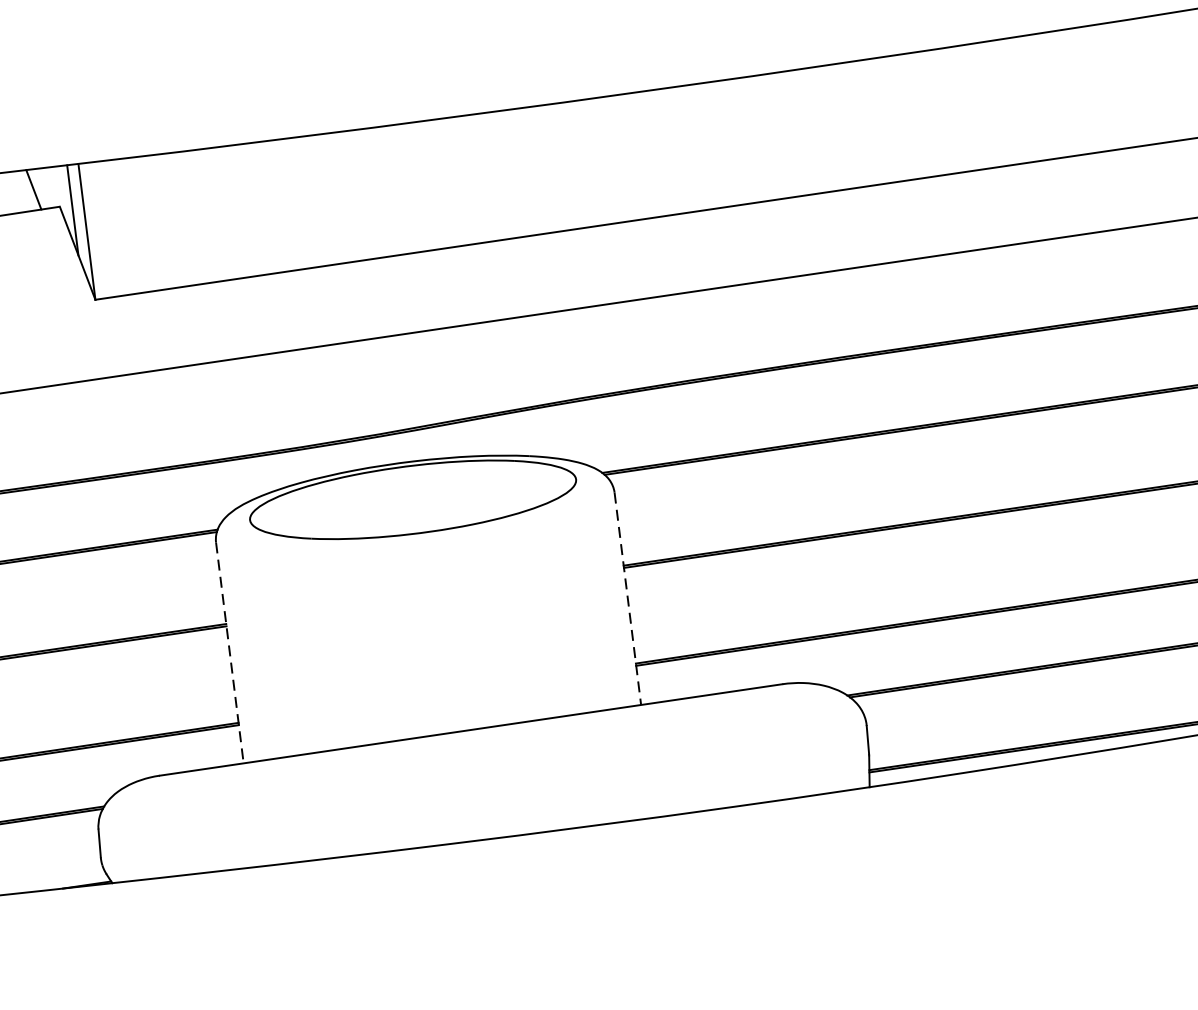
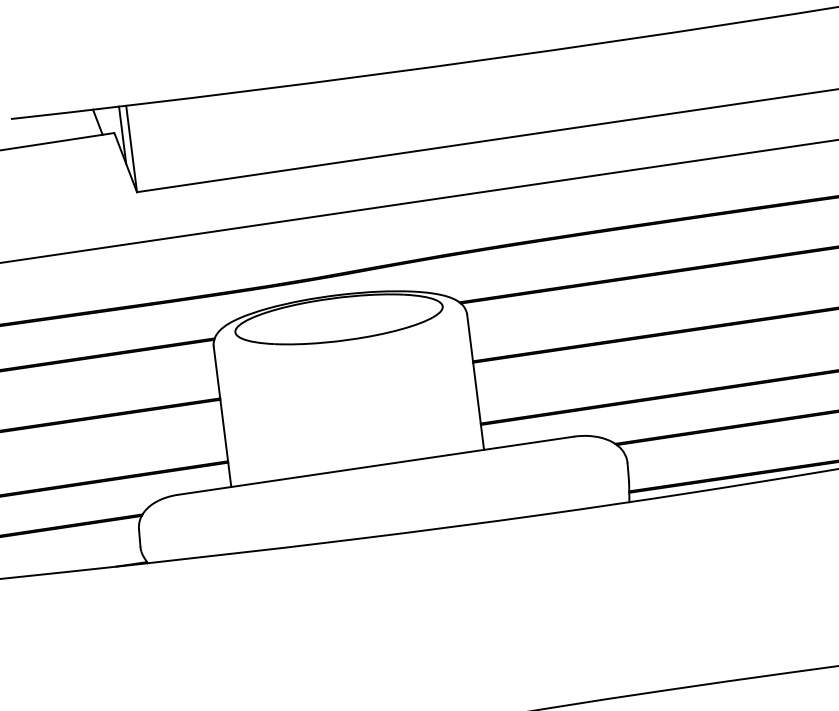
line: (627, 599) -> (475, 382), dashed -> solid
line: (229, 652) -> (222, 416), dashed -> solid

